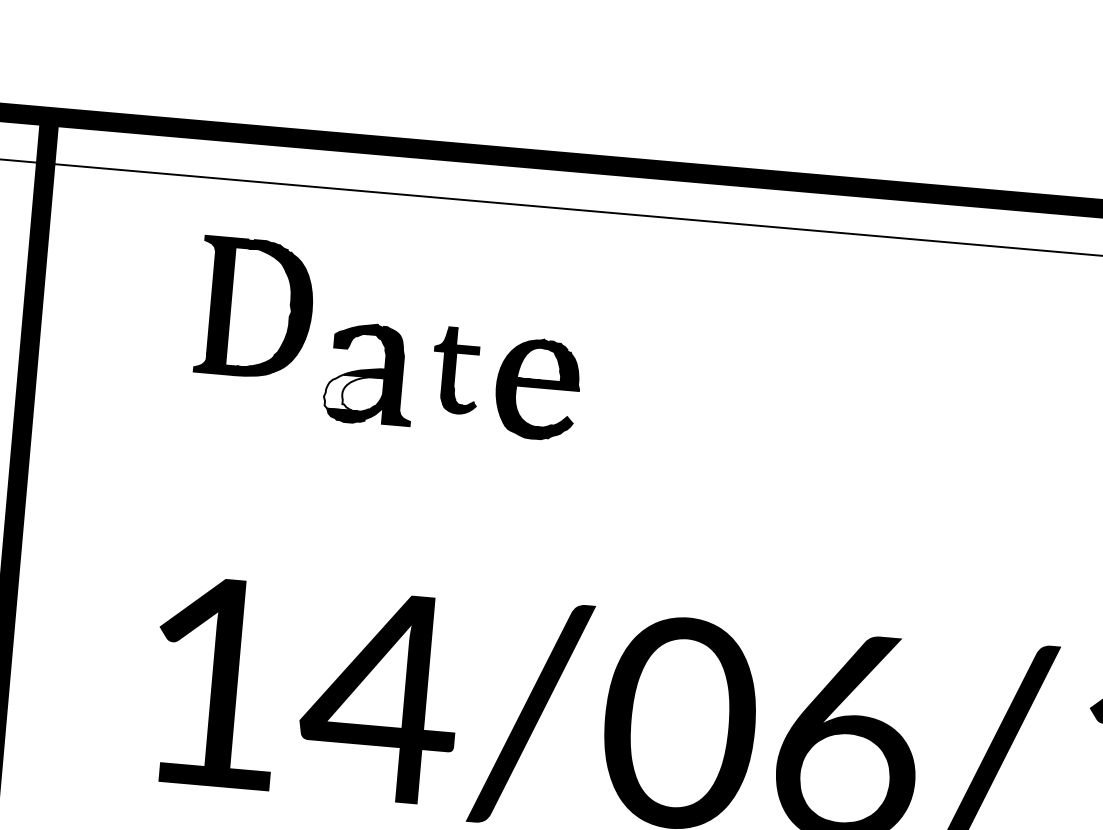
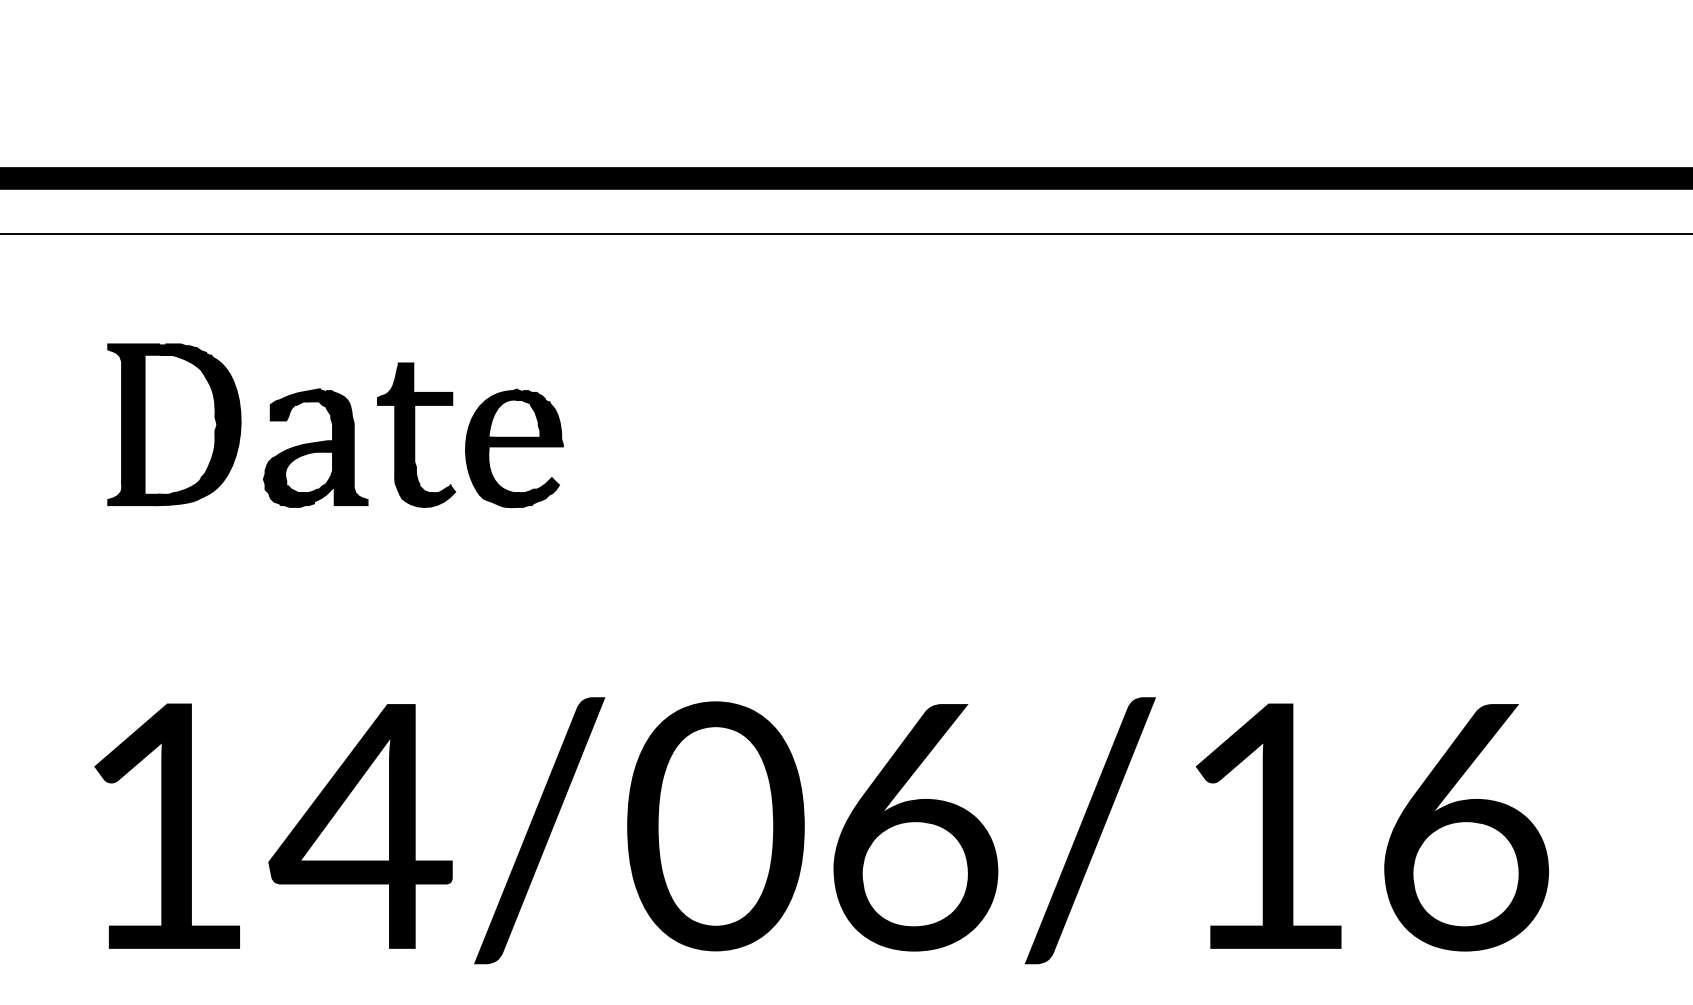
part: (255, 308) -> (174, 424), moved
part: (456, 370) -> (416, 434), size x1.43
fill: (353, 393) -> (298, 472), added

